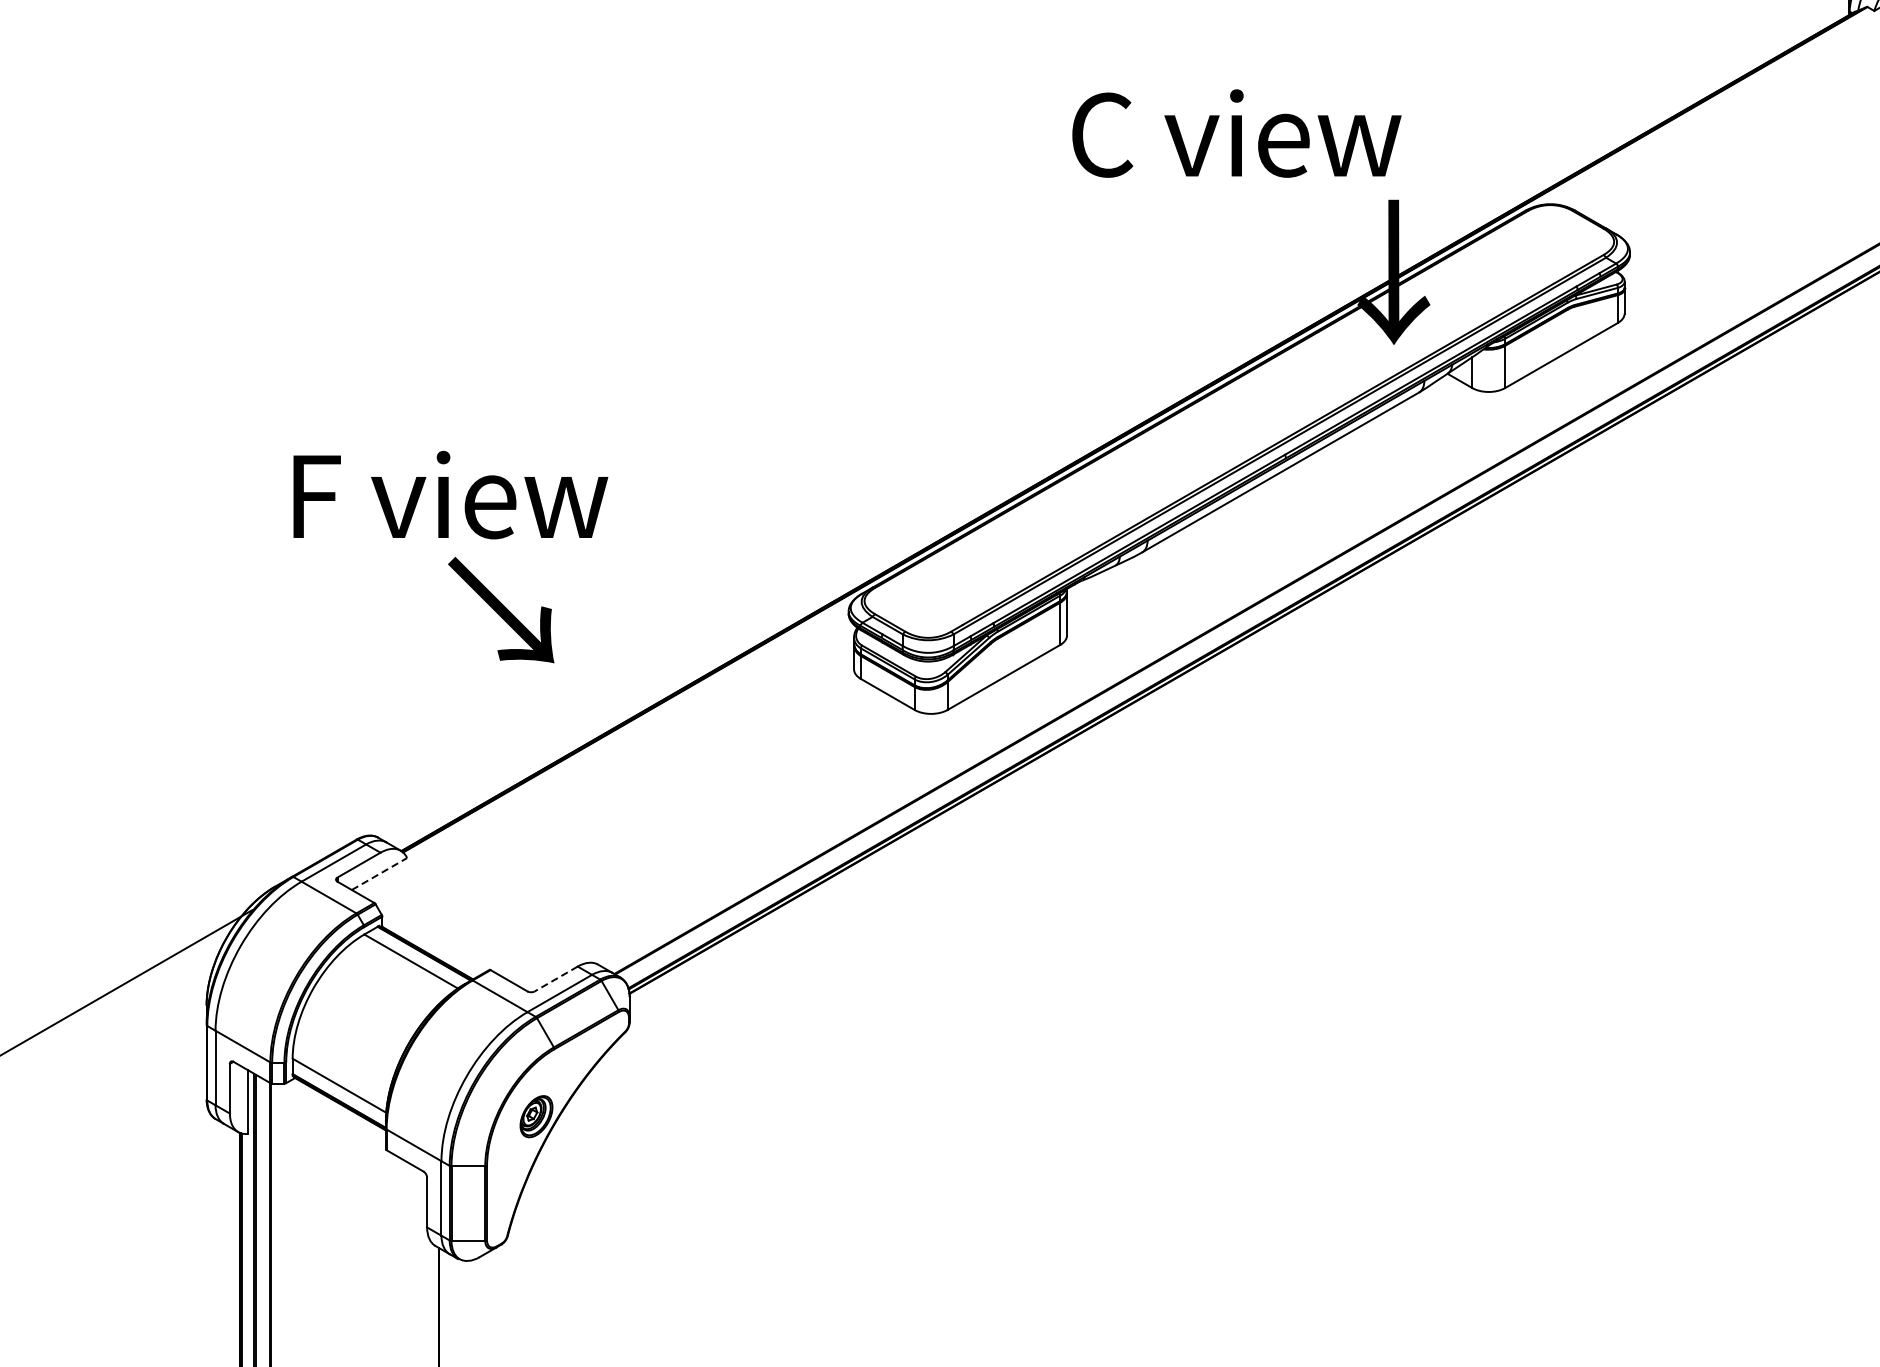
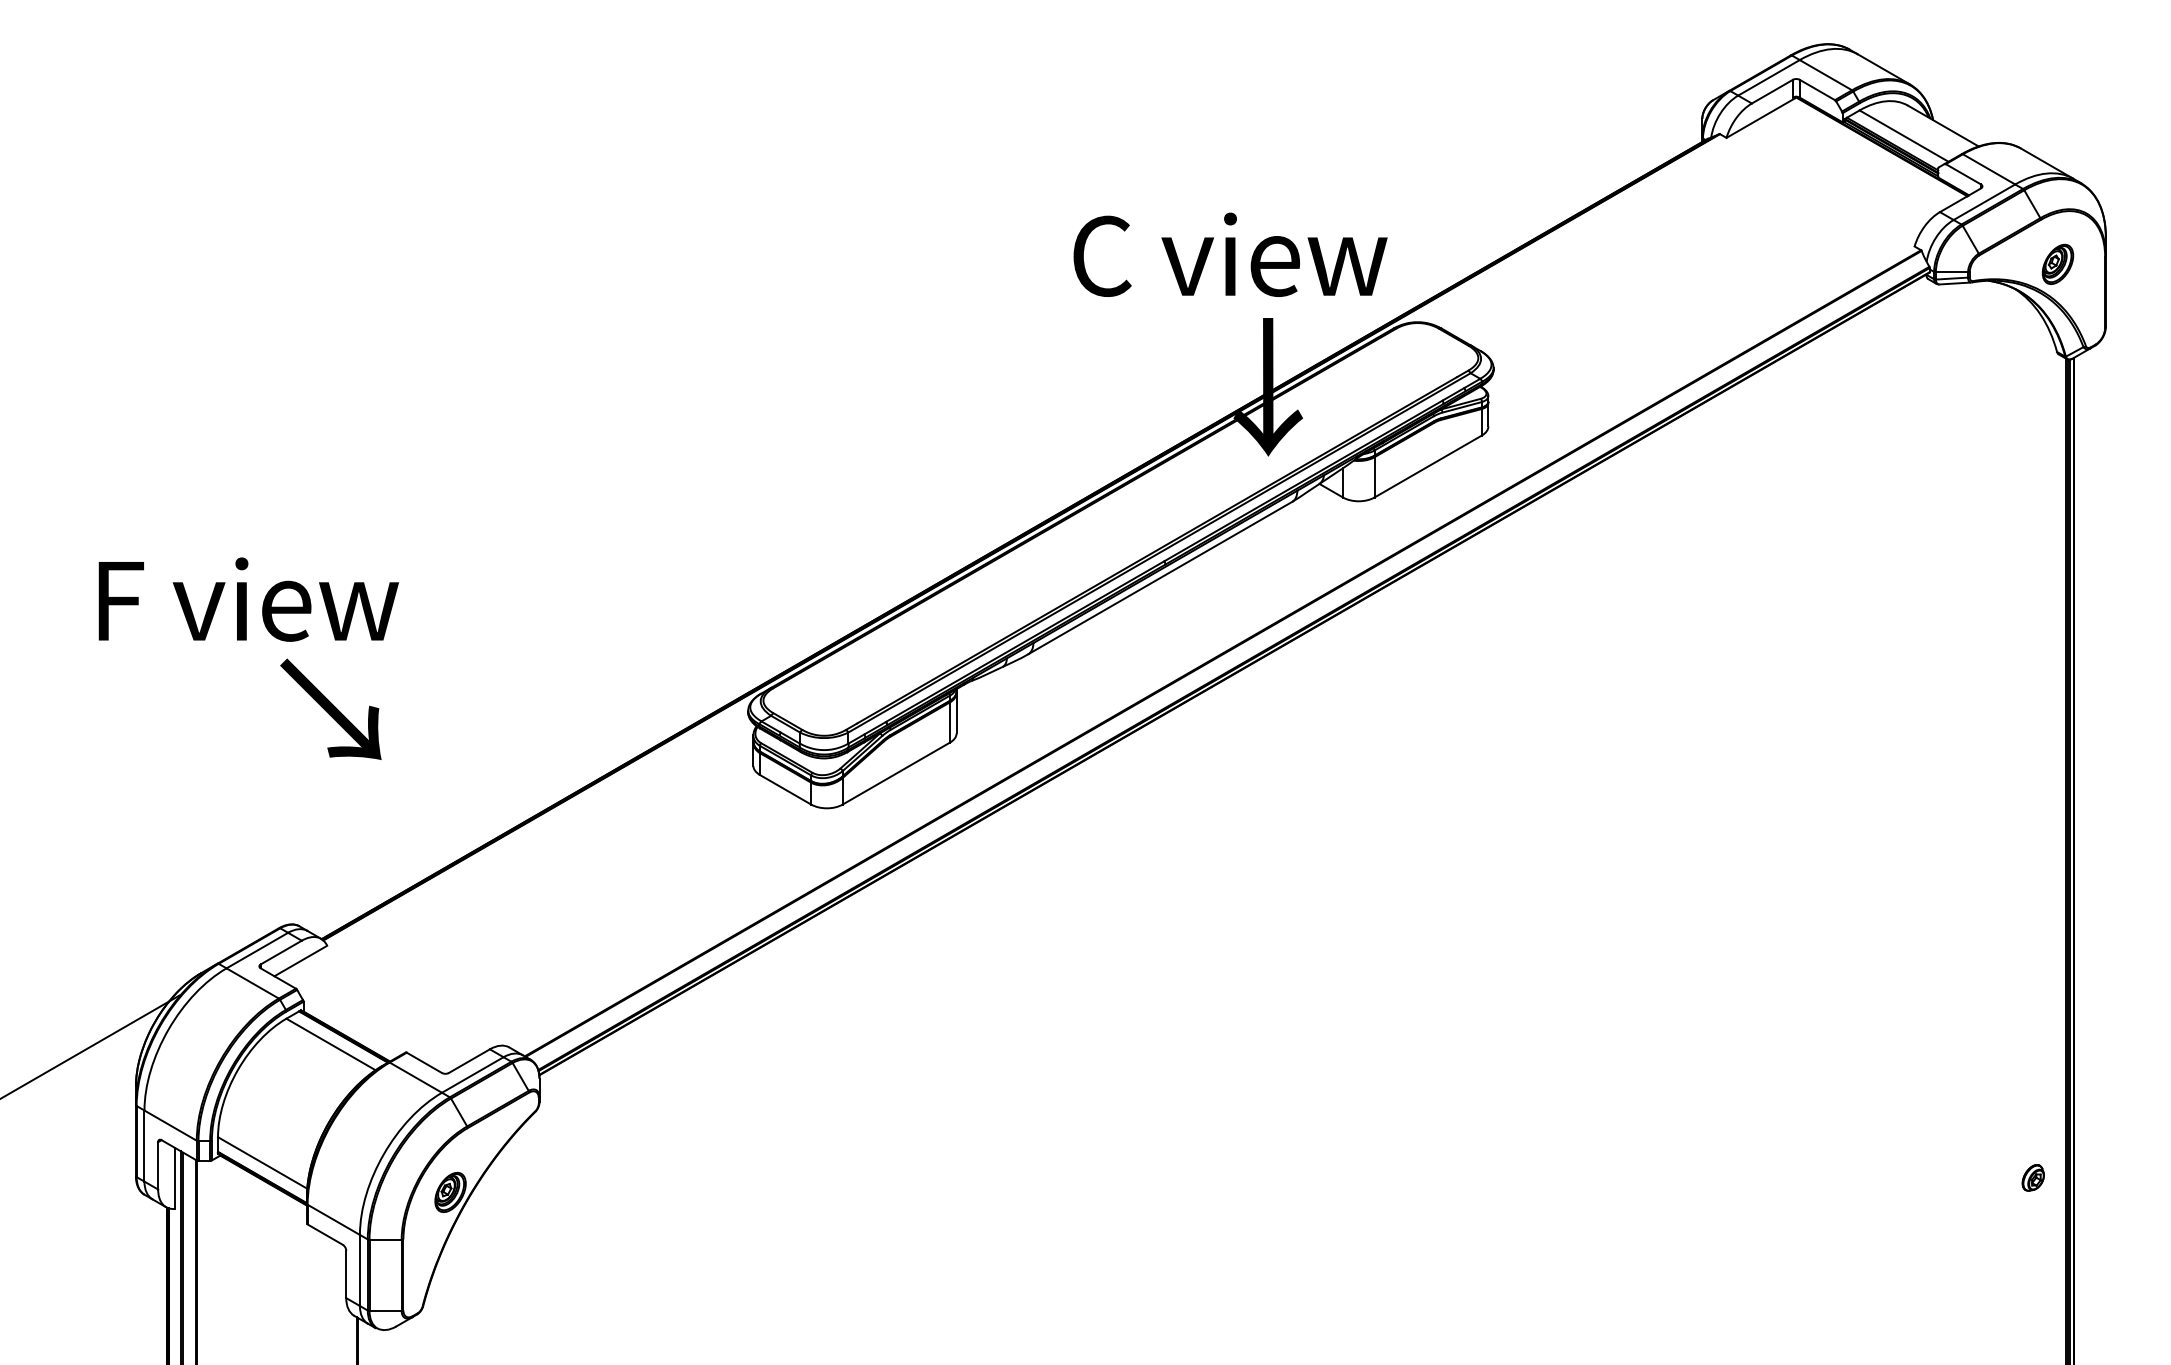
text: (1236, 133) -> (1230, 254), moved
text: (450, 494) -> (248, 599), moved
text: (500, 609) -> (330, 708), moved
line: (380, 873) -> (301, 960), dashed -> solid
line: (556, 979) -> (469, 1061), dashed -> solid

